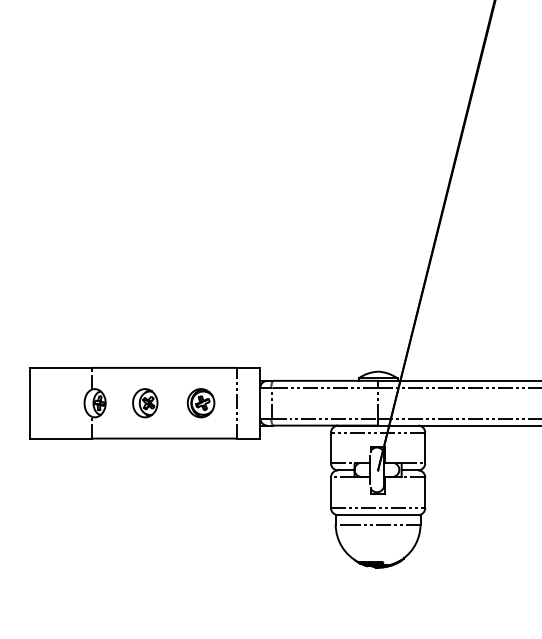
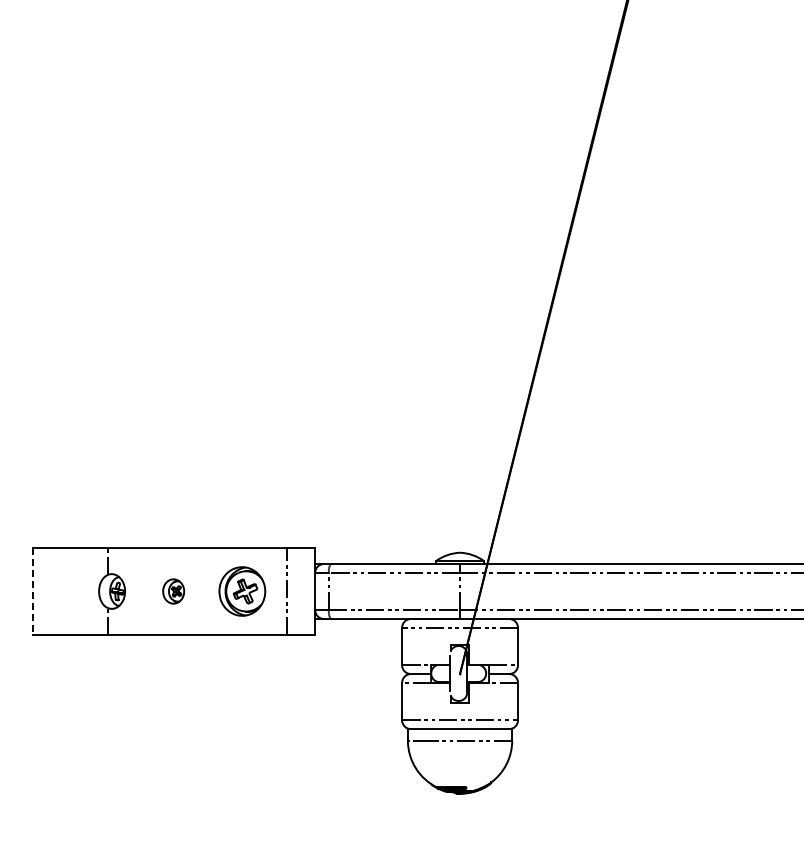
part: (145, 403) -> (173, 591), size x0.7
part: (201, 403) -> (242, 591), size x1.4
line: (30, 404) -> (32, 592), solid -> dashed

